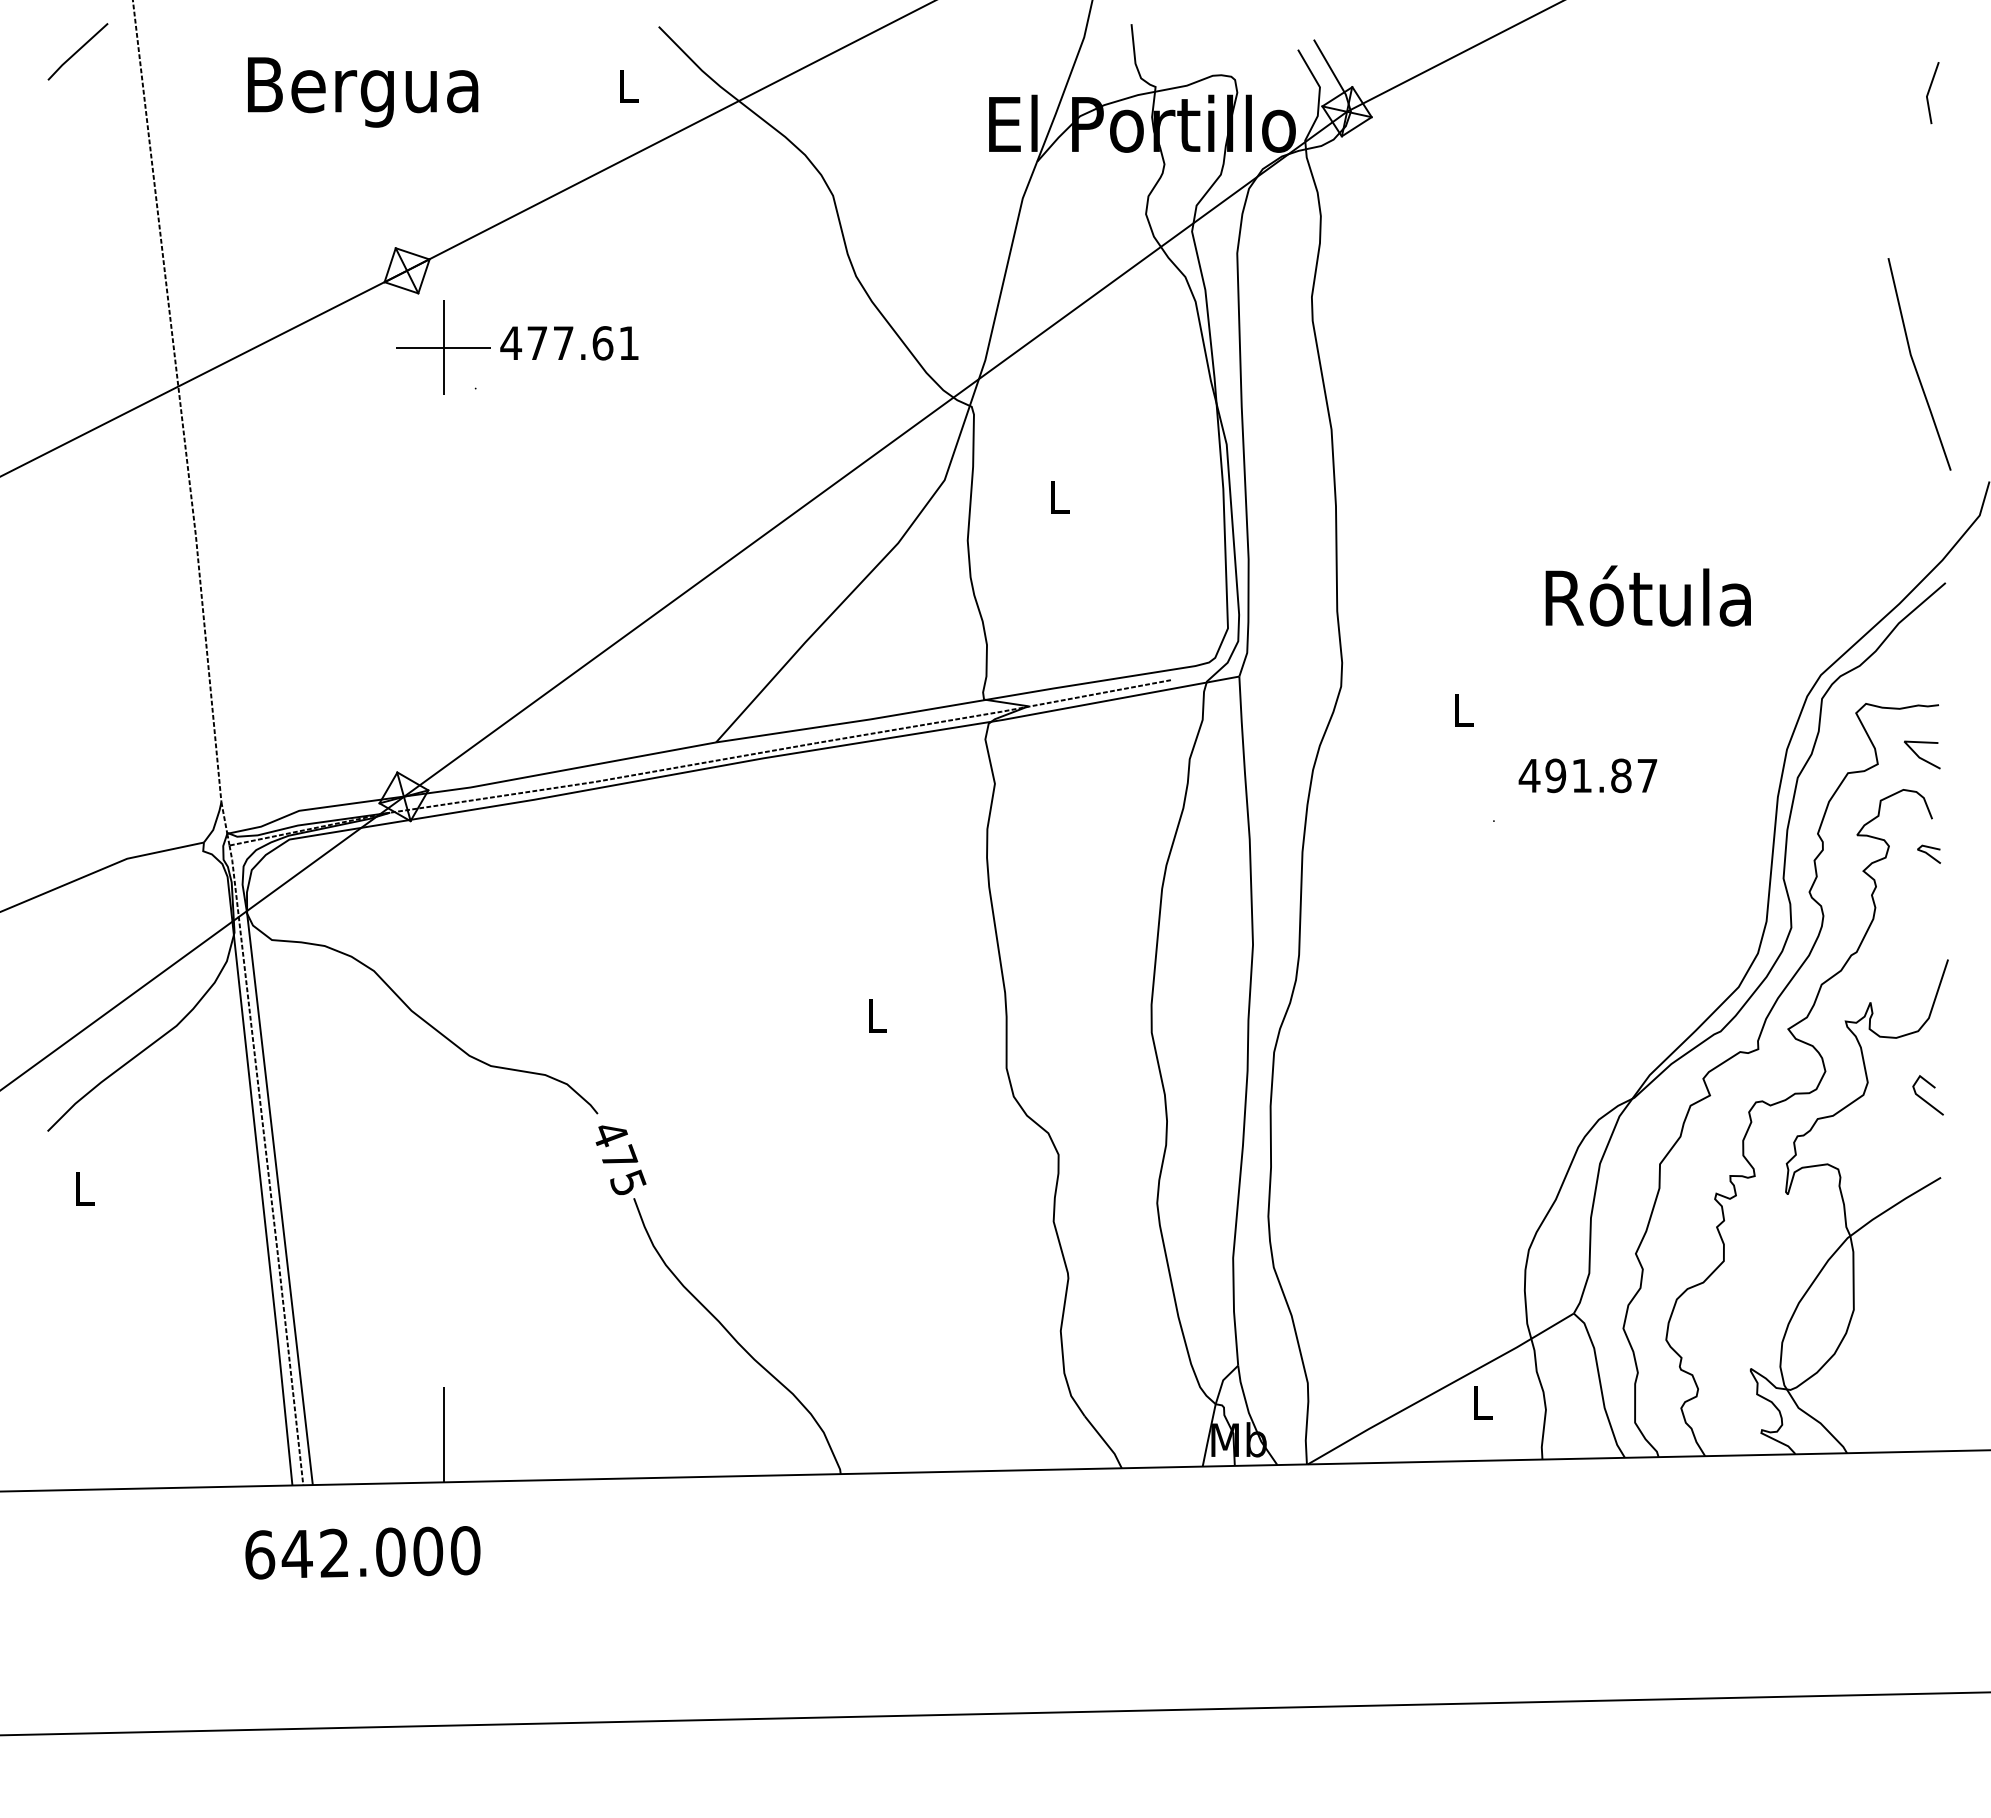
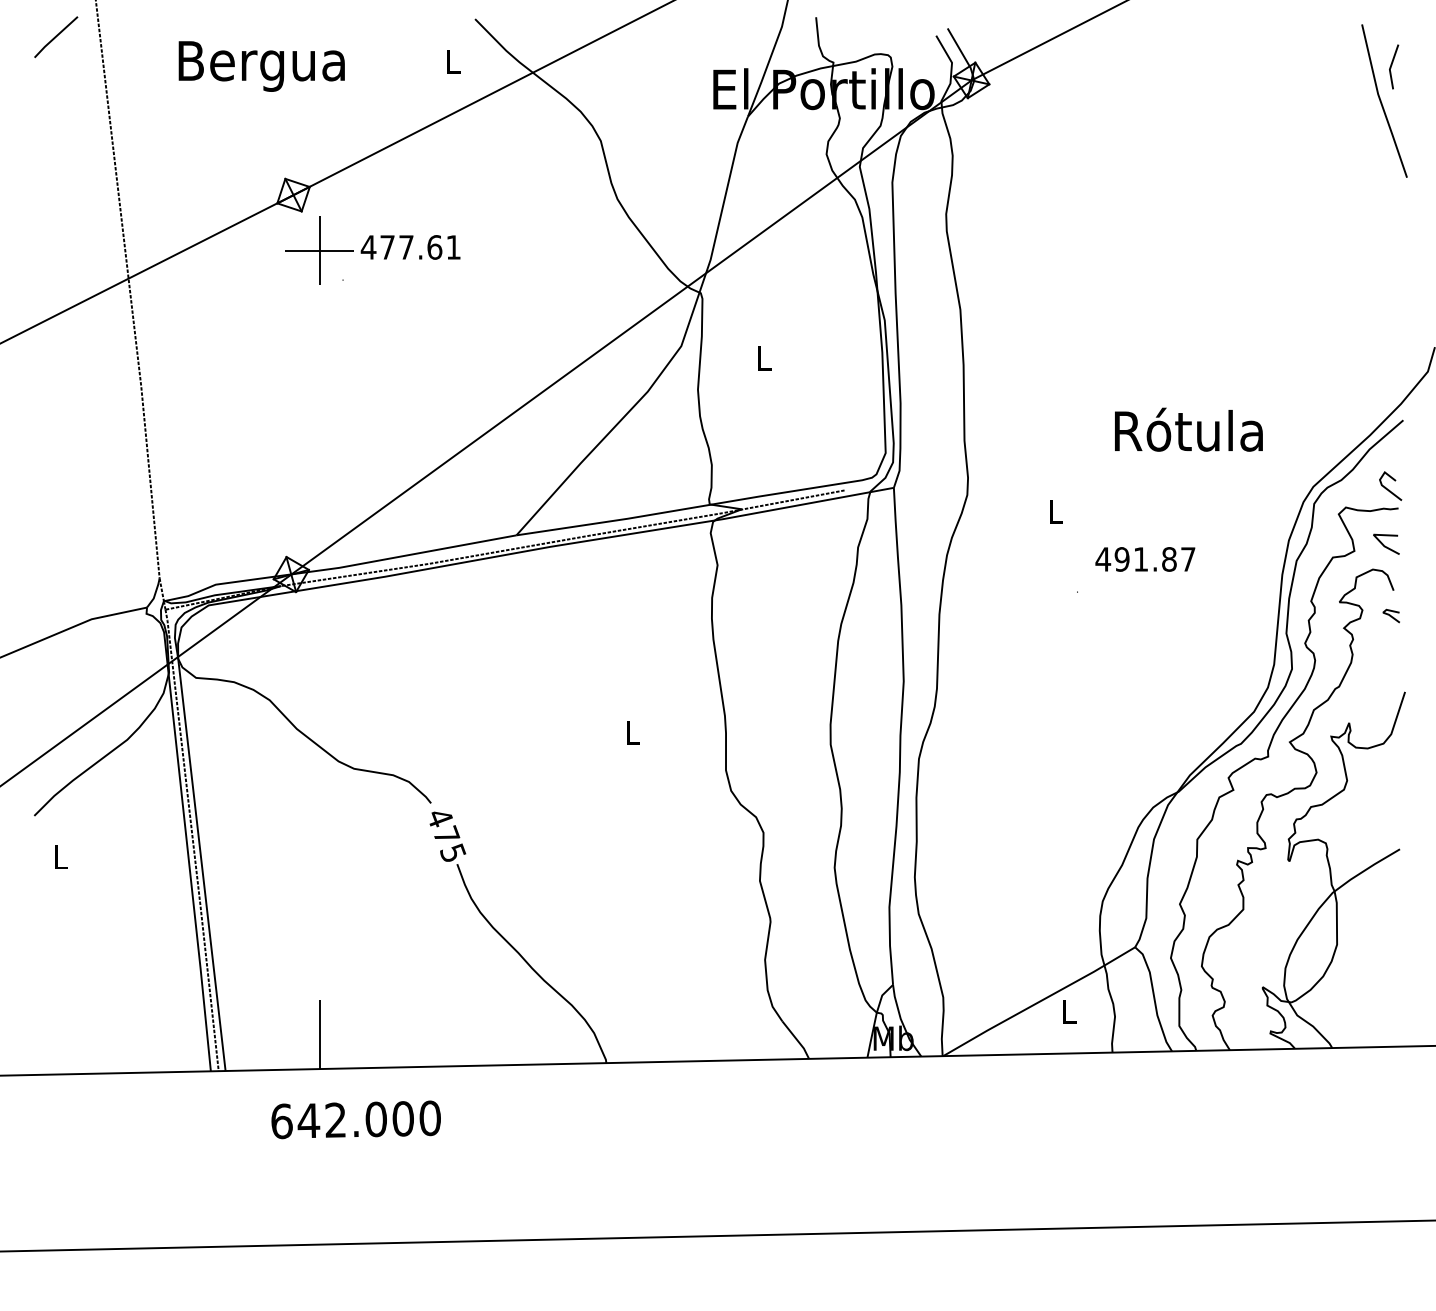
line: (1915, 364) -> (1381, 101), moved
line: (1923, 1098) -> (1387, 488), moved
text: (362, 1552) -> (355, 1119), moved

